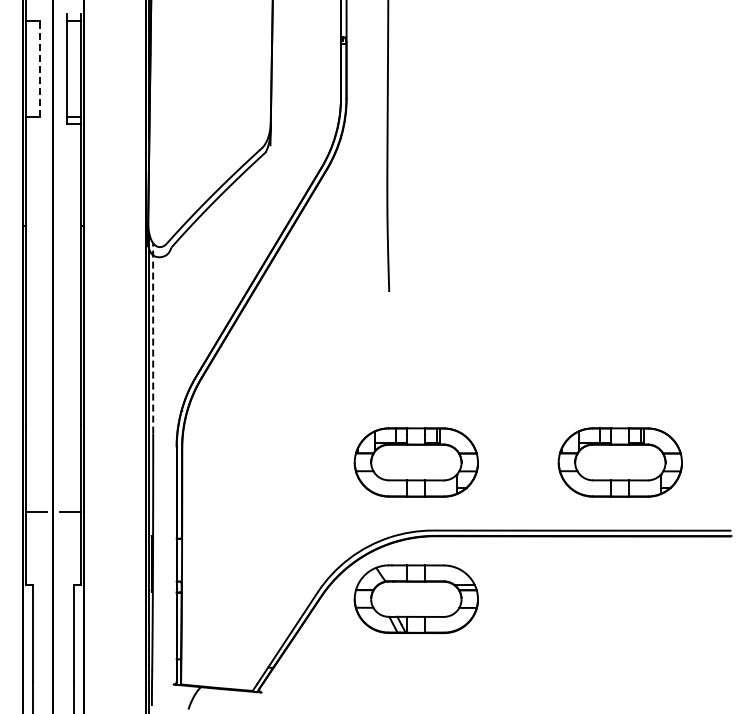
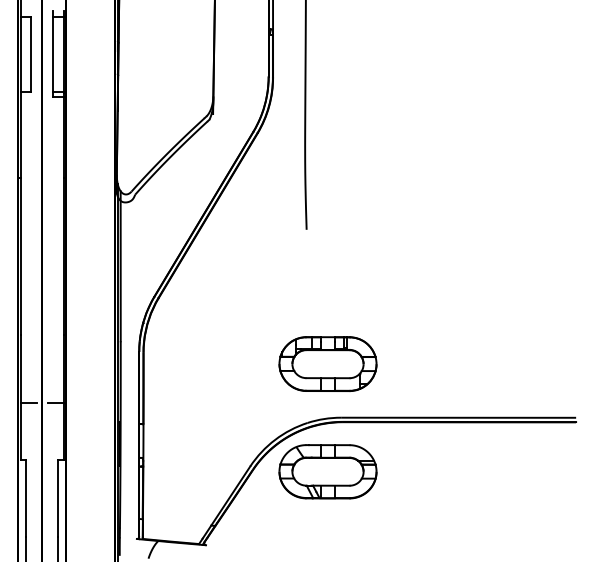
line: (39, 69) -> (31, 54), dashed -> solid
line: (153, 337) -> (120, 265), dashed -> solid
part: (619, 462) -> (487, 364), removed

